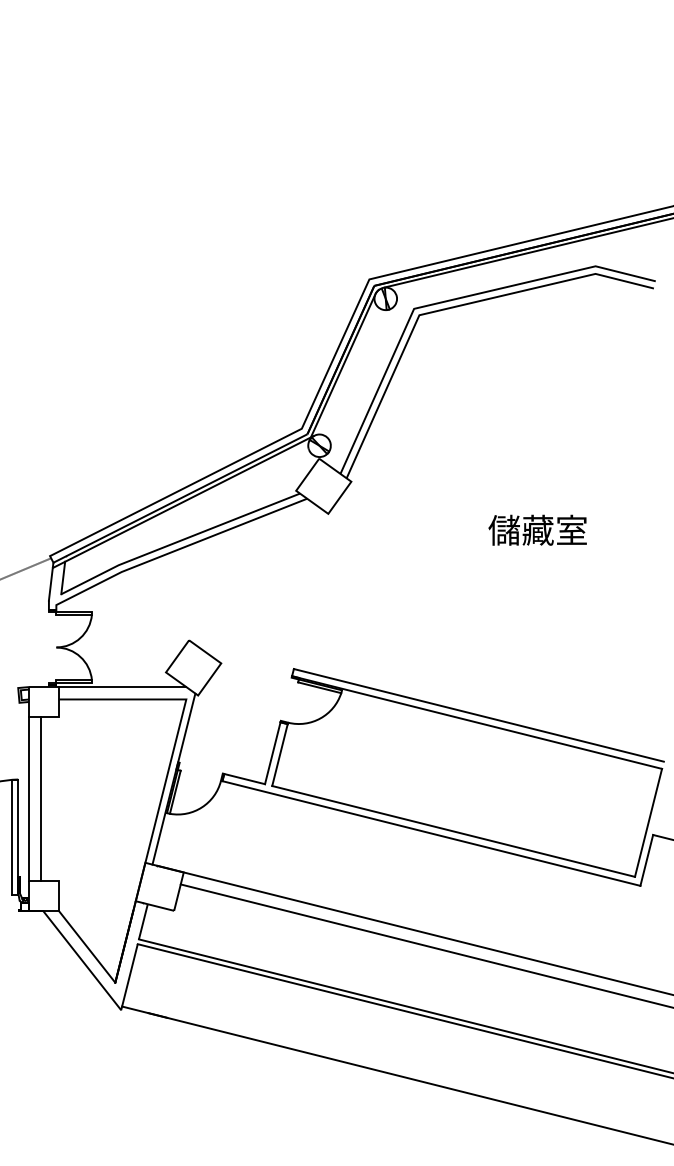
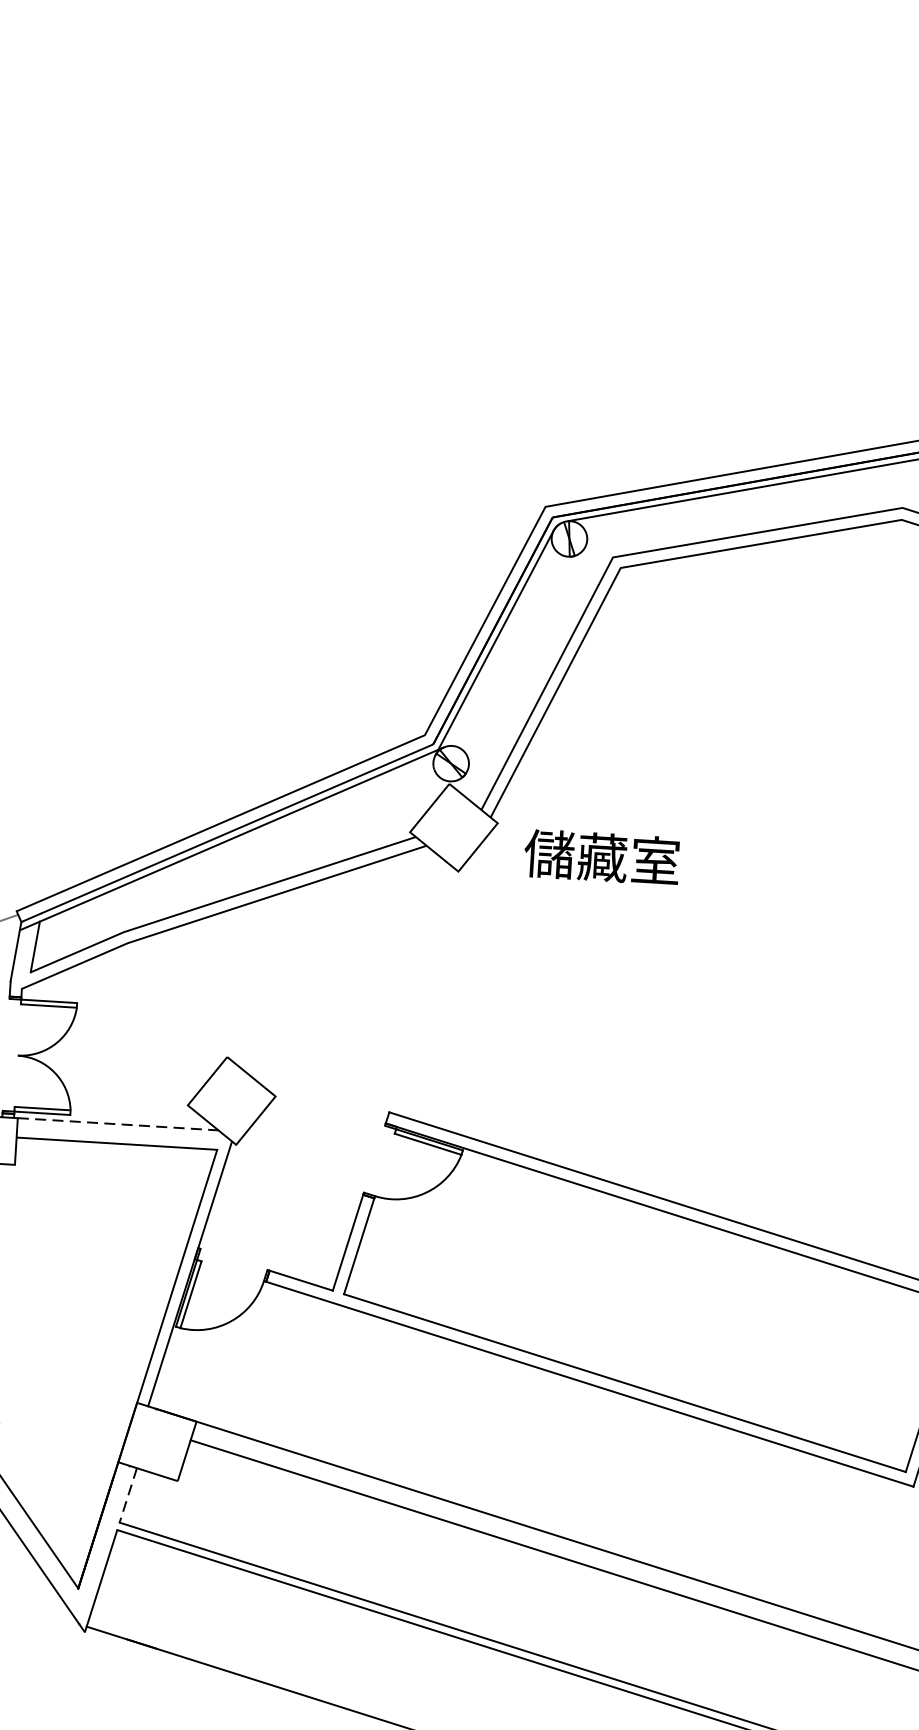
text: (537, 529) -> (601, 856), moved
line: (122, 687) -> (117, 1124), solid -> dashed
line: (143, 922) -> (128, 1496), solid -> dashed

